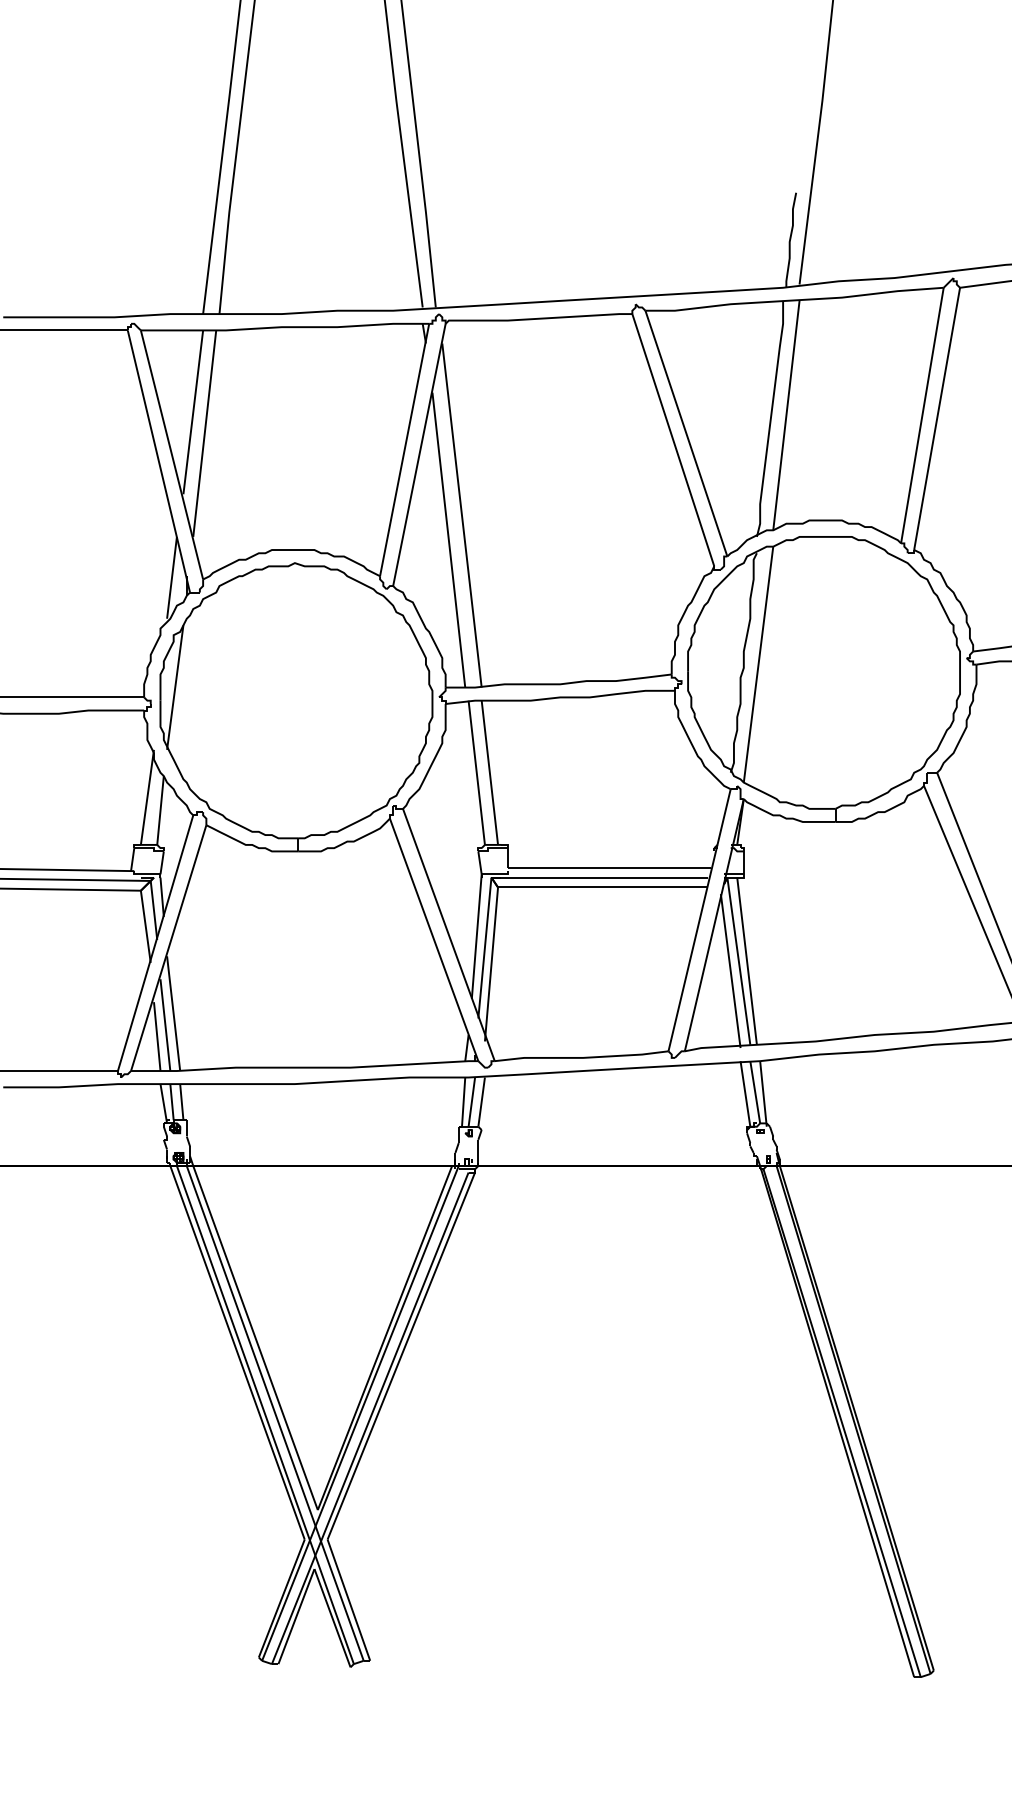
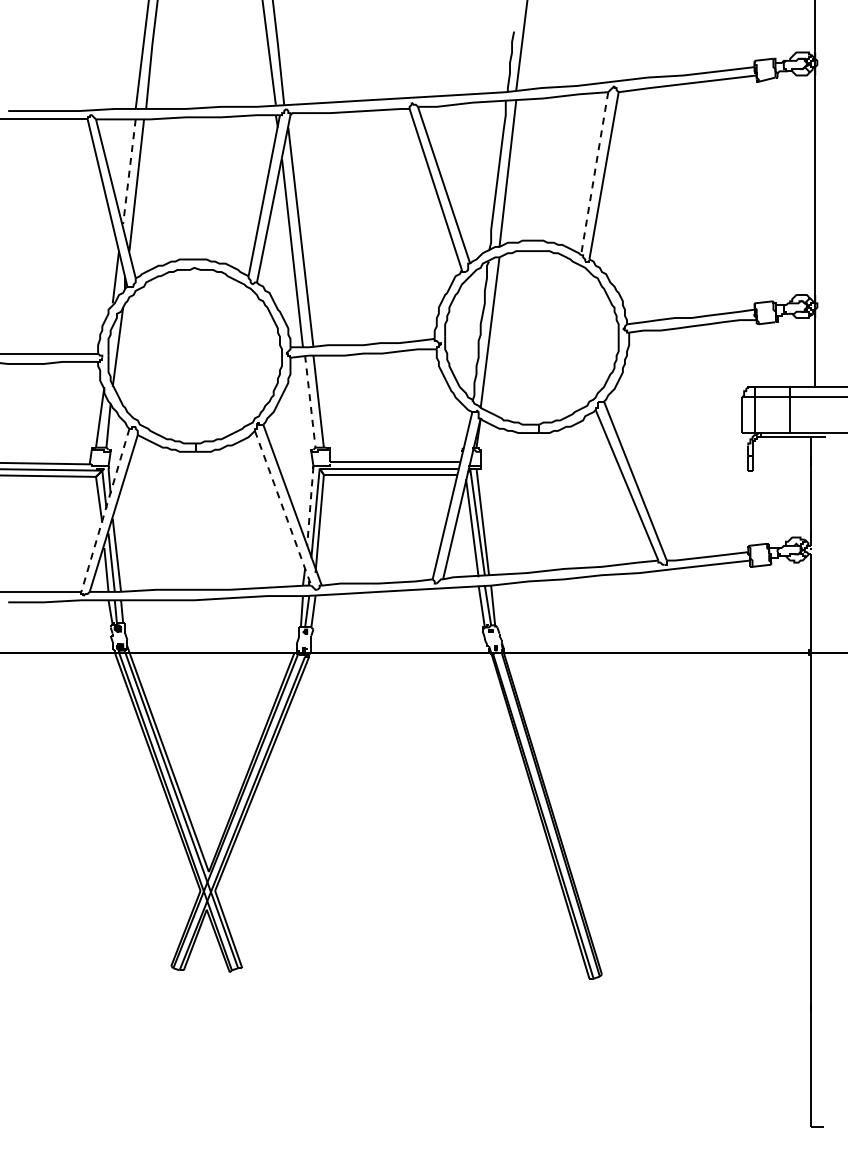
line: (193, 412) -> (129, 171), solid -> dashed
line: (922, 415) -> (594, 173), solid -> dashed
line: (477, 774) -> (310, 402), solid -> dashed
line: (477, 937) -> (310, 506), solid -> dashed
line: (434, 940) -> (283, 508), solid -> dashed
line: (155, 943) -> (105, 510), solid -> dashed

